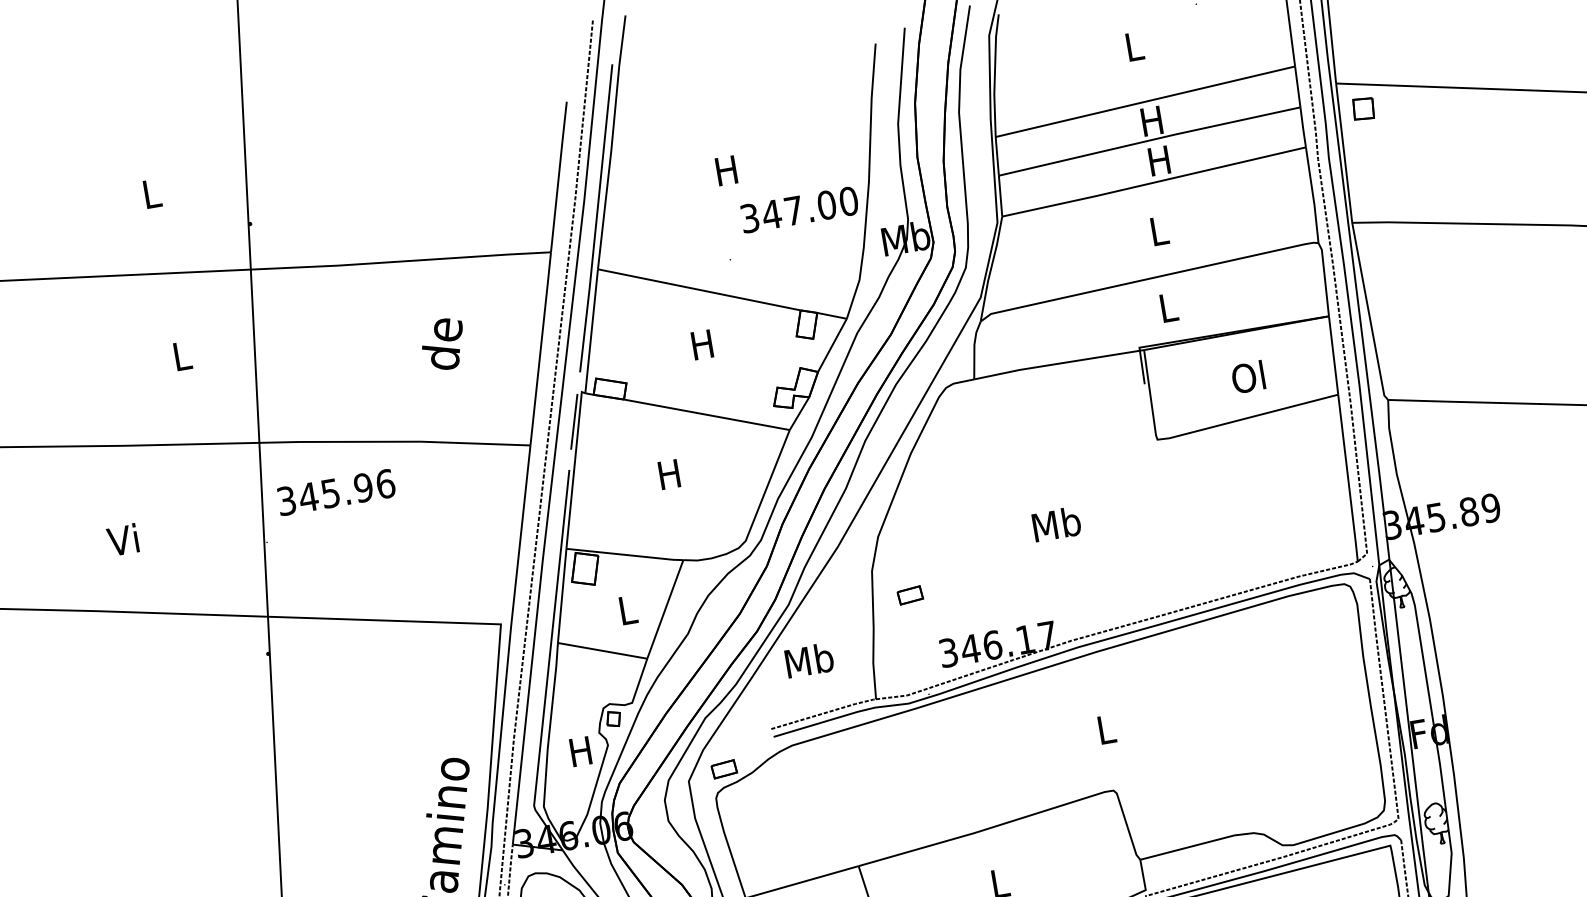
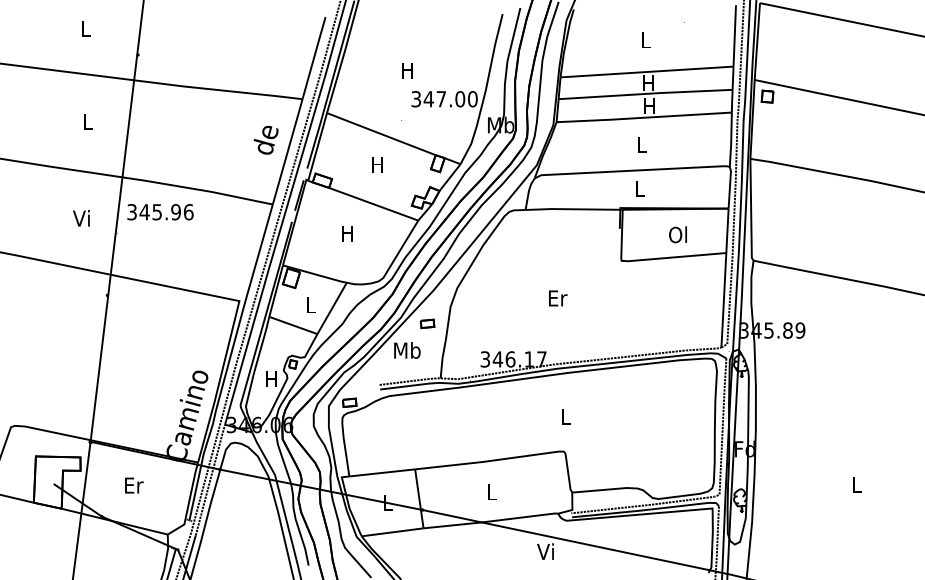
text: (442, 345) -> (265, 140), moved
text: (1056, 522) -> (557, 297), Mb -> Er
text: (123, 540) -> (81, 218), moved
part: (910, 594) -> (427, 323), moved

